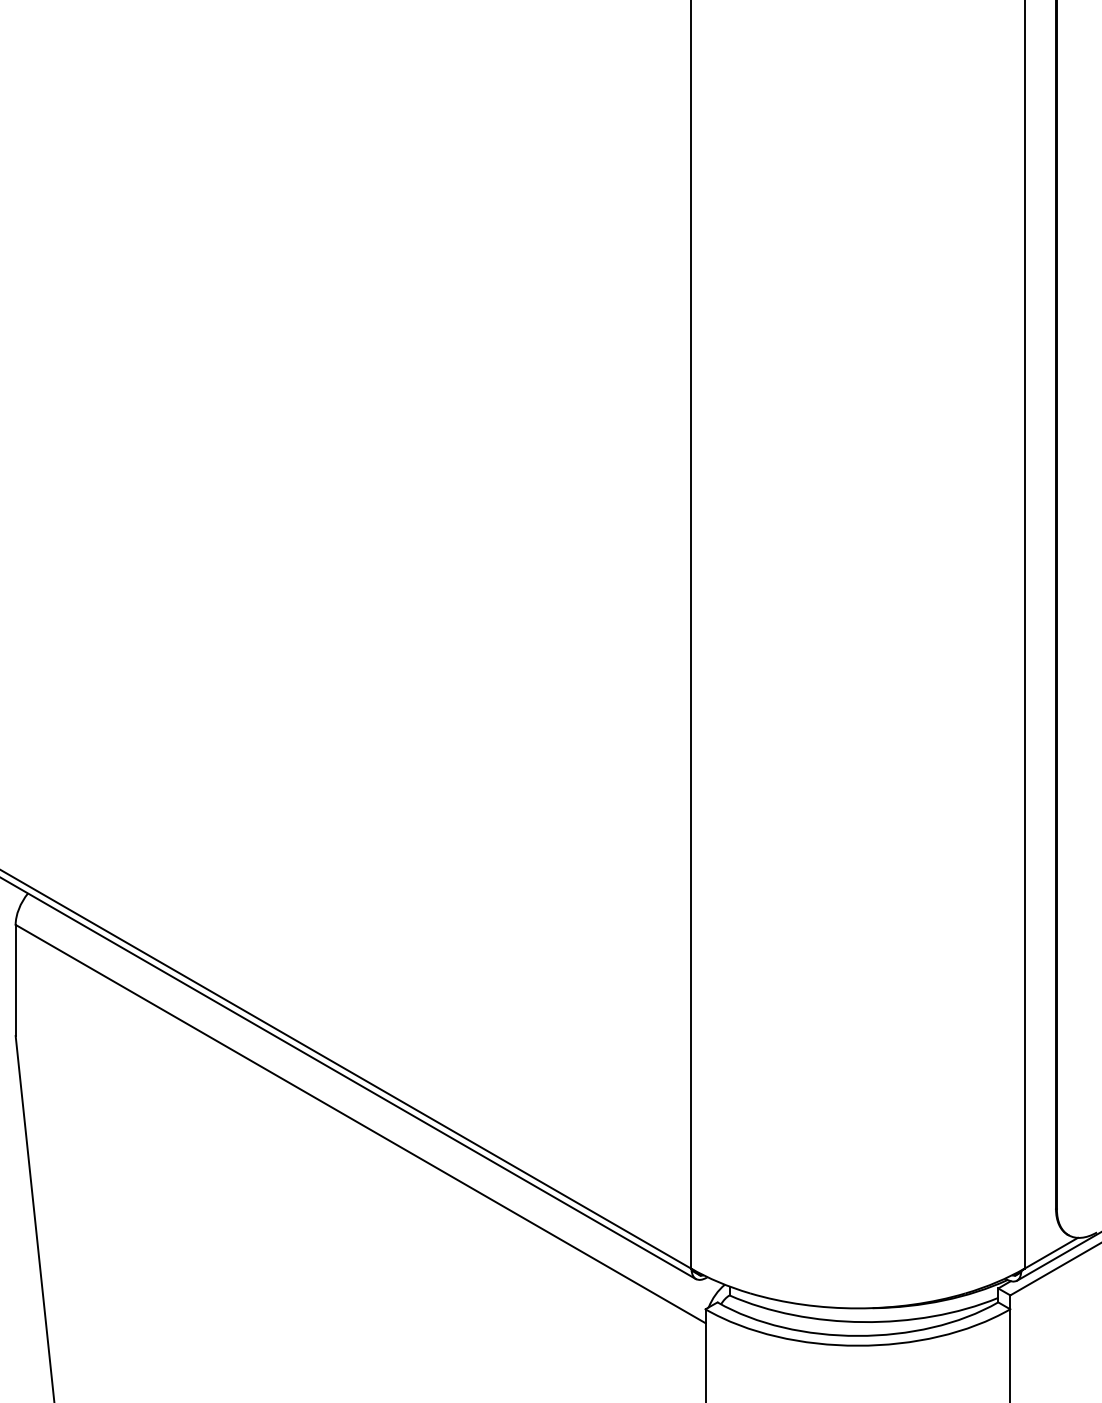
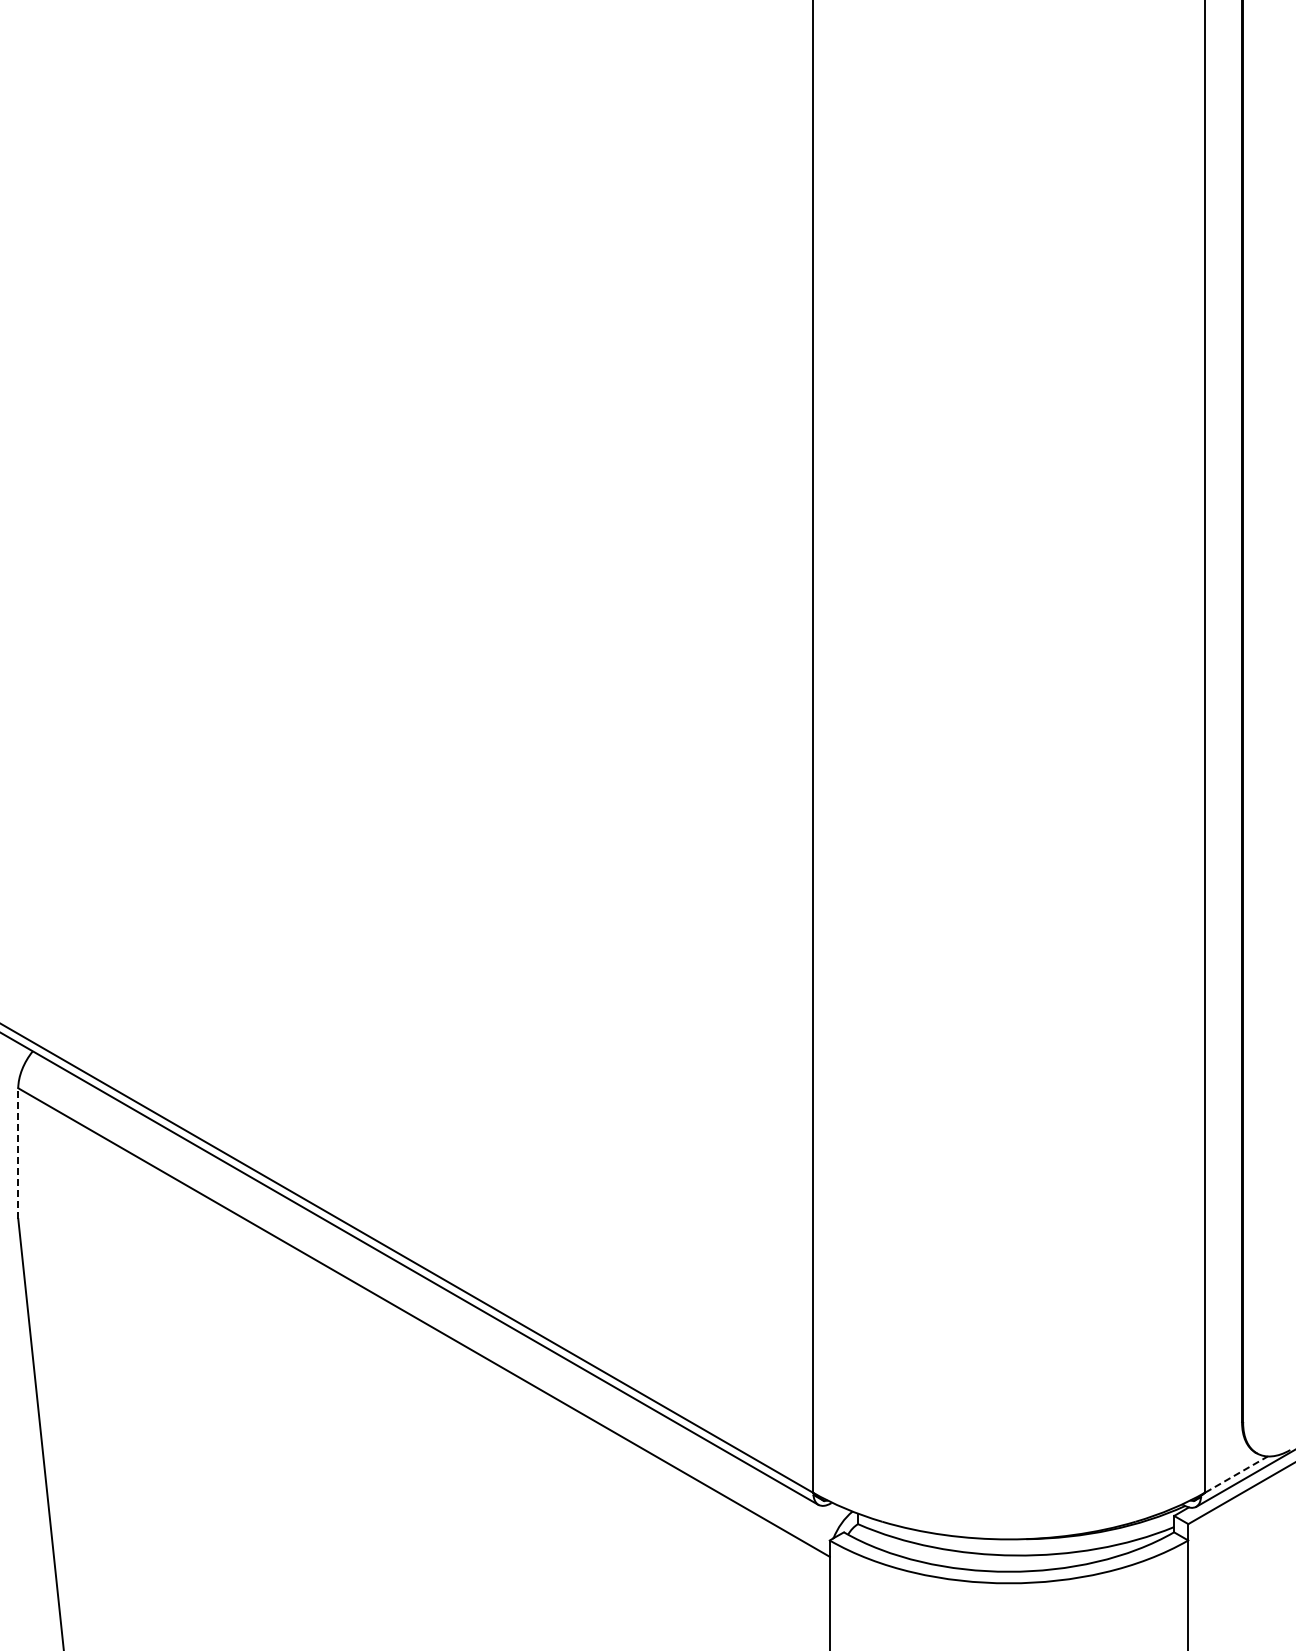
line: (15, 980) -> (18, 1153), solid -> dashed
line: (1052, 1253) -> (1237, 1474), solid -> dashed

